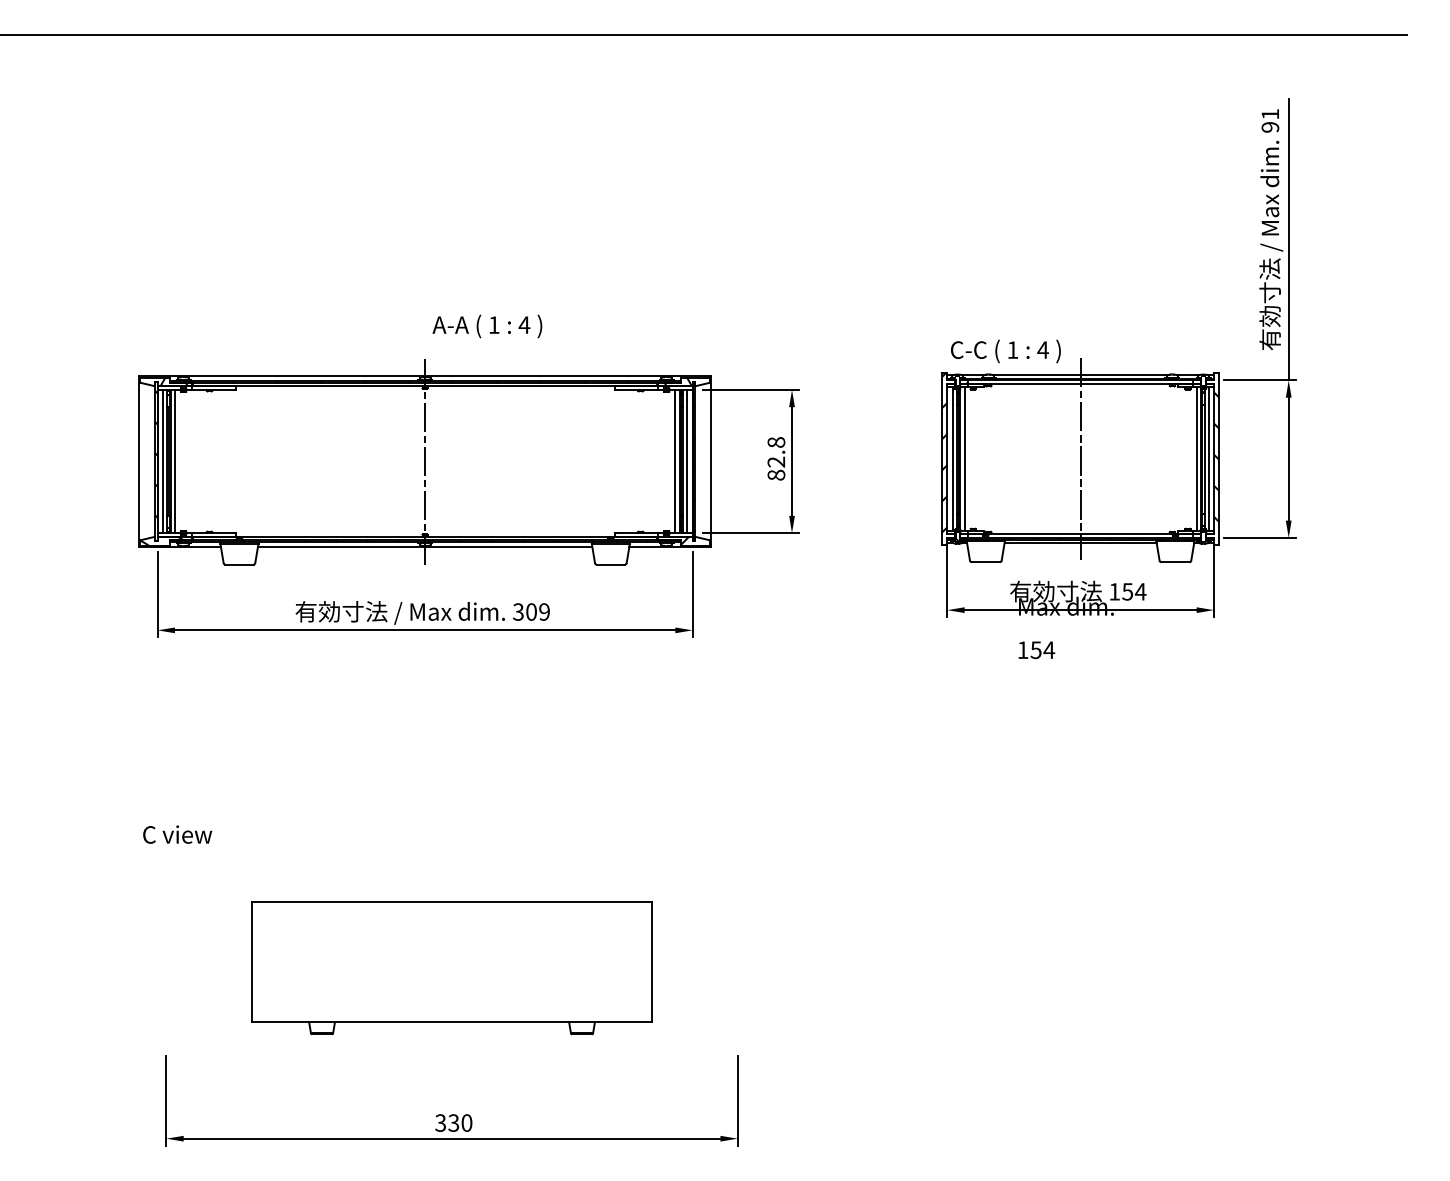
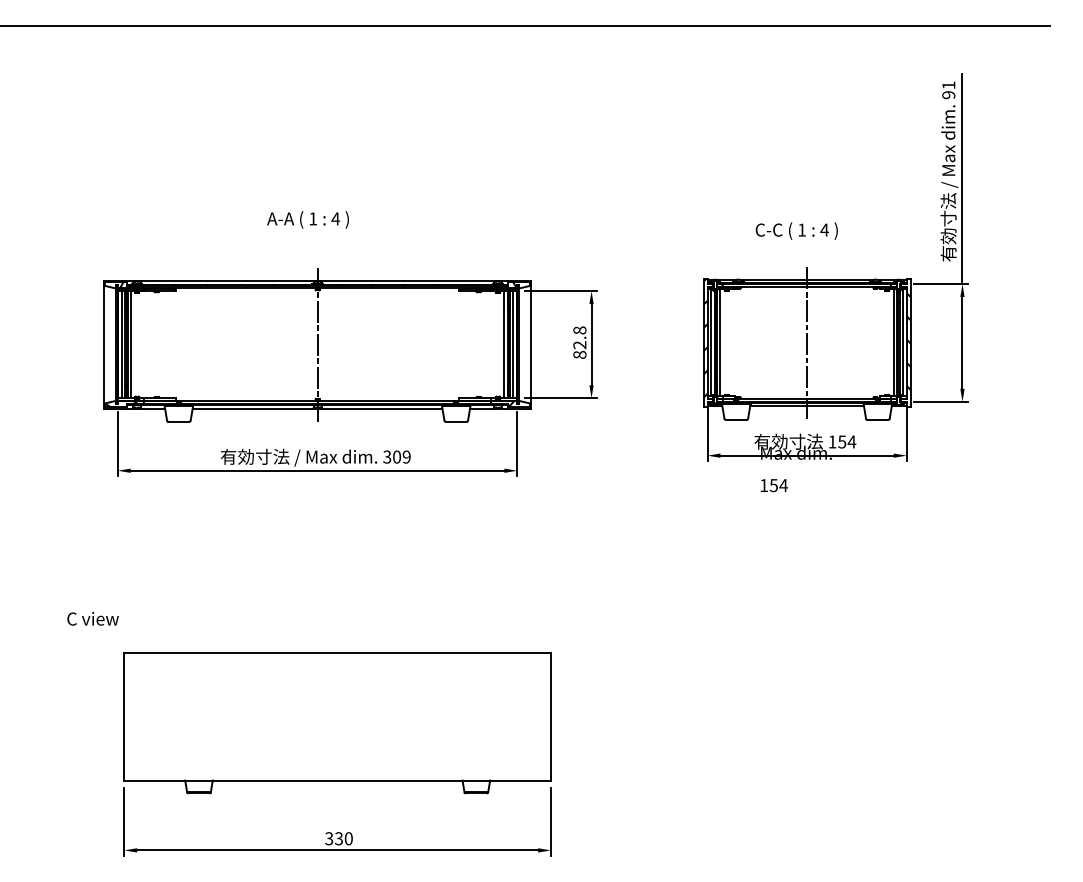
text: (487, 326) -> (308, 219), moved
text: (1005, 351) -> (796, 231), moved
text: (177, 834) -> (93, 618), moved
part: (451, 968) -> (337, 723), size x1.43

